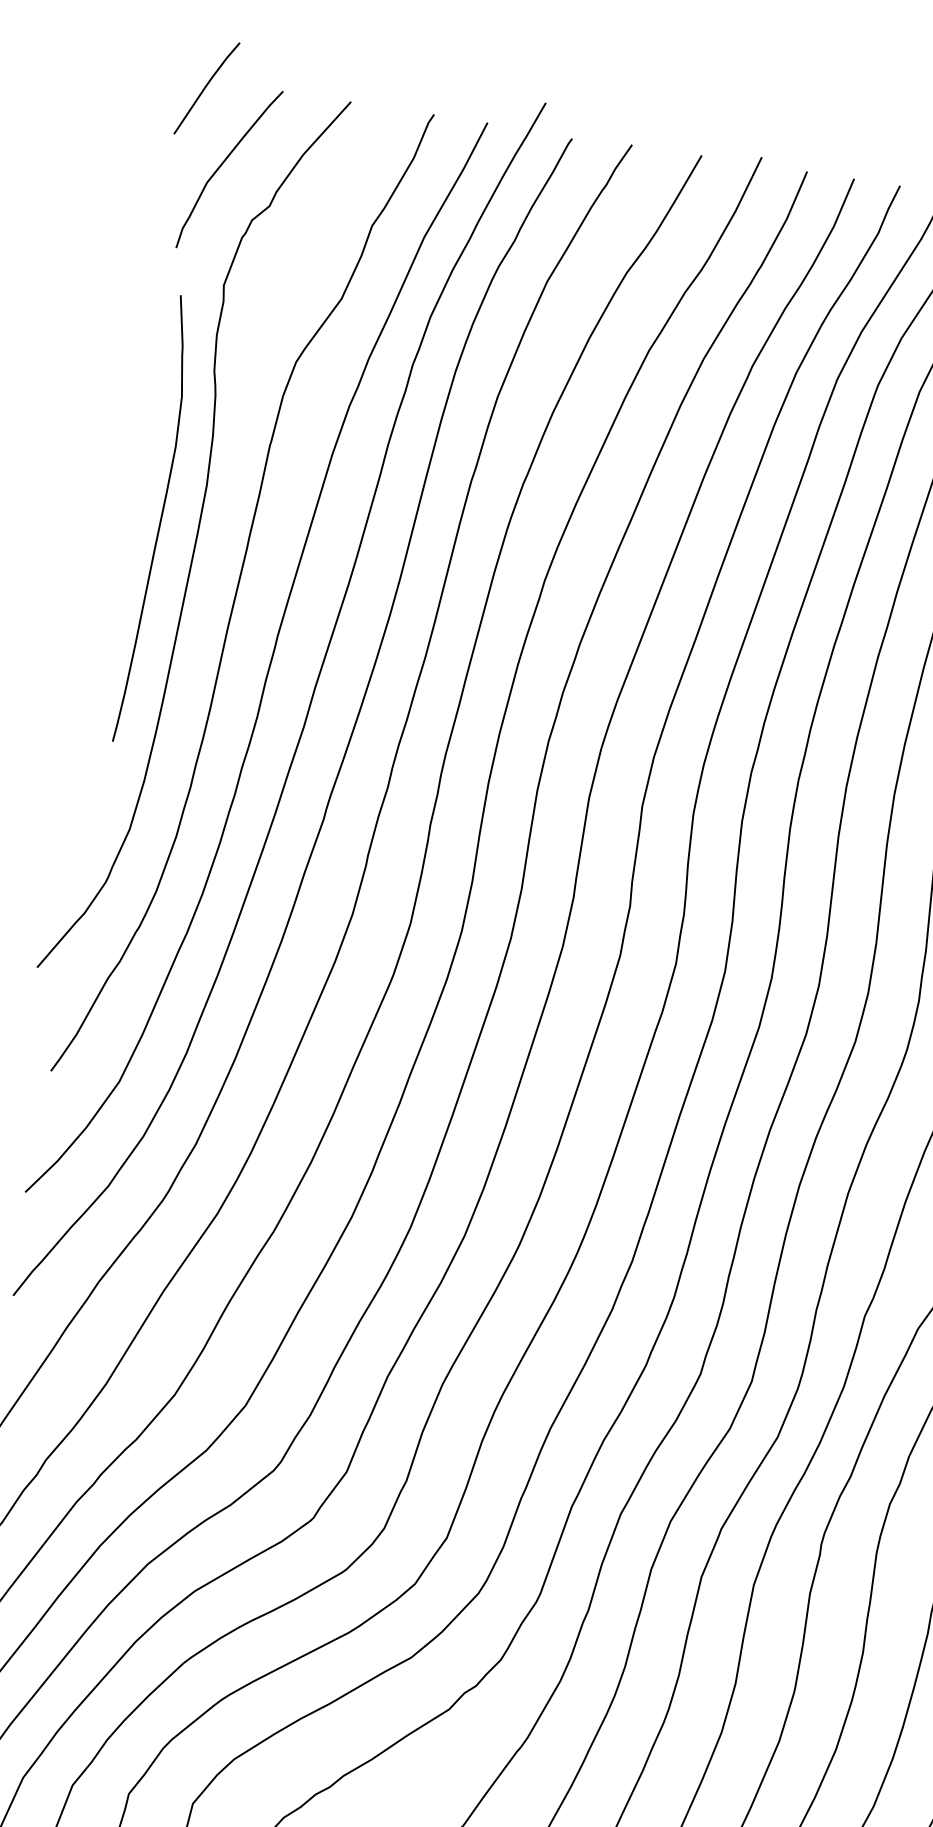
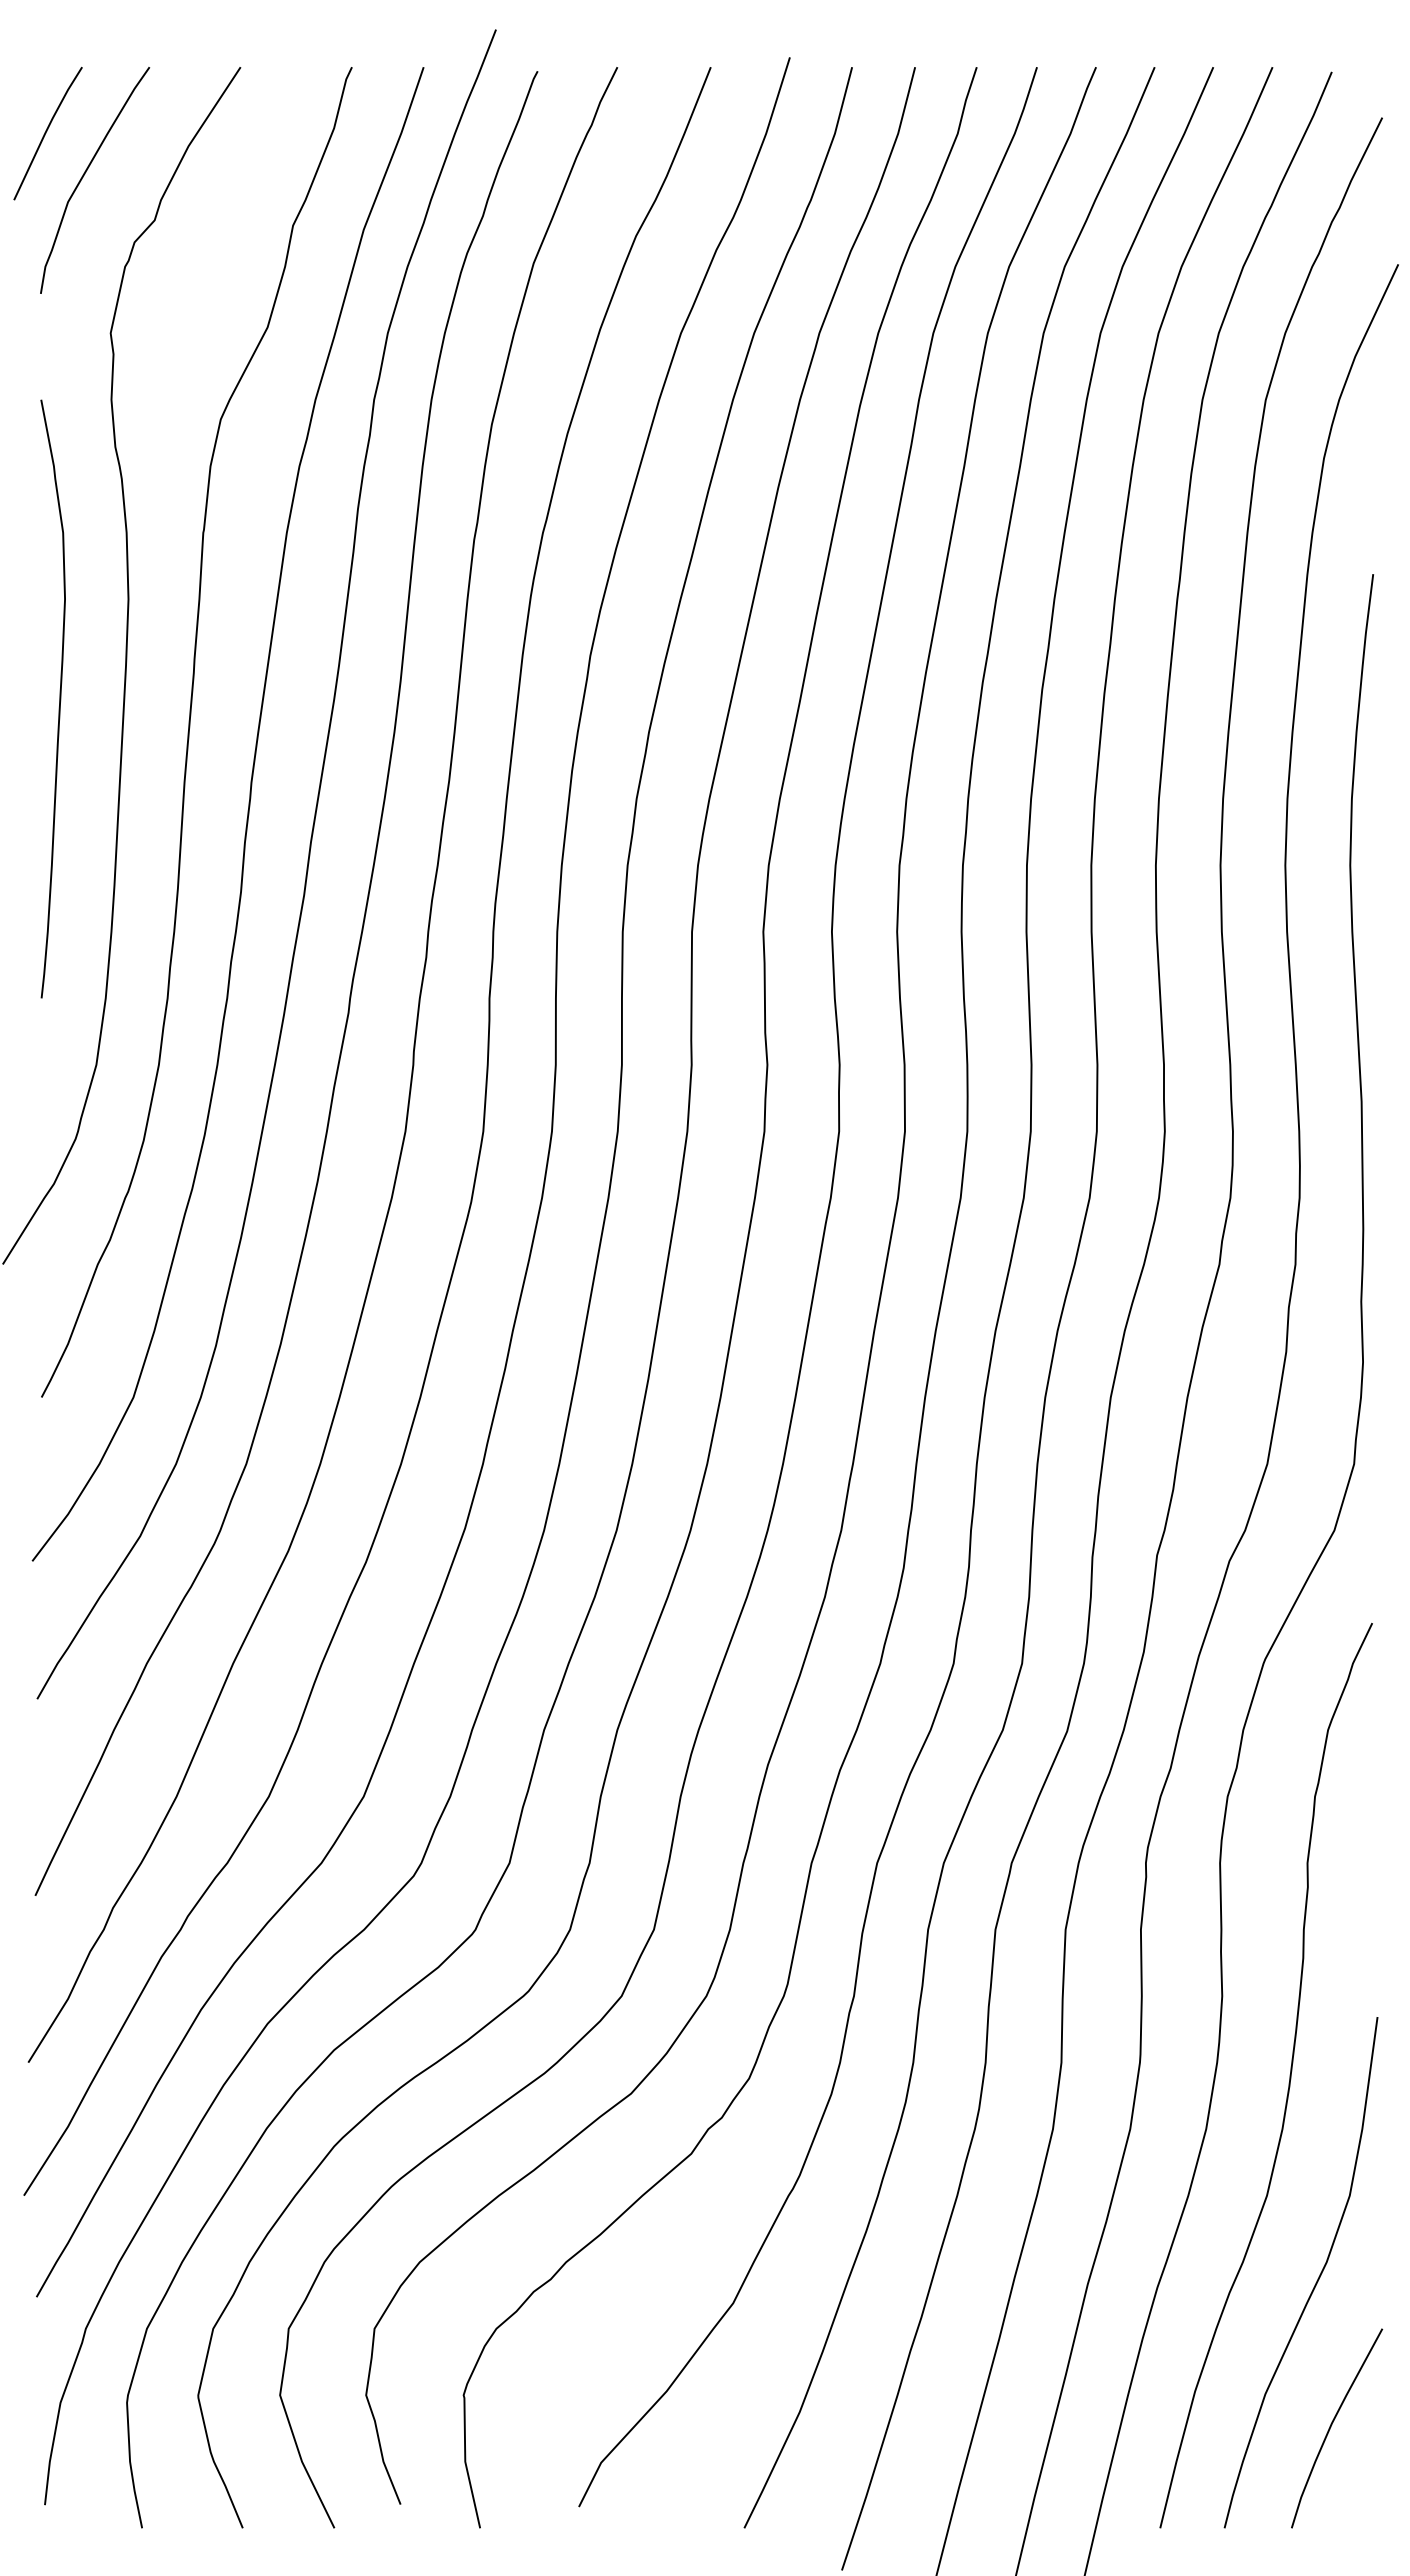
line: (205, 88) -> (46, 133), moved
curve: (160, 520) -> (59, 698), moved

